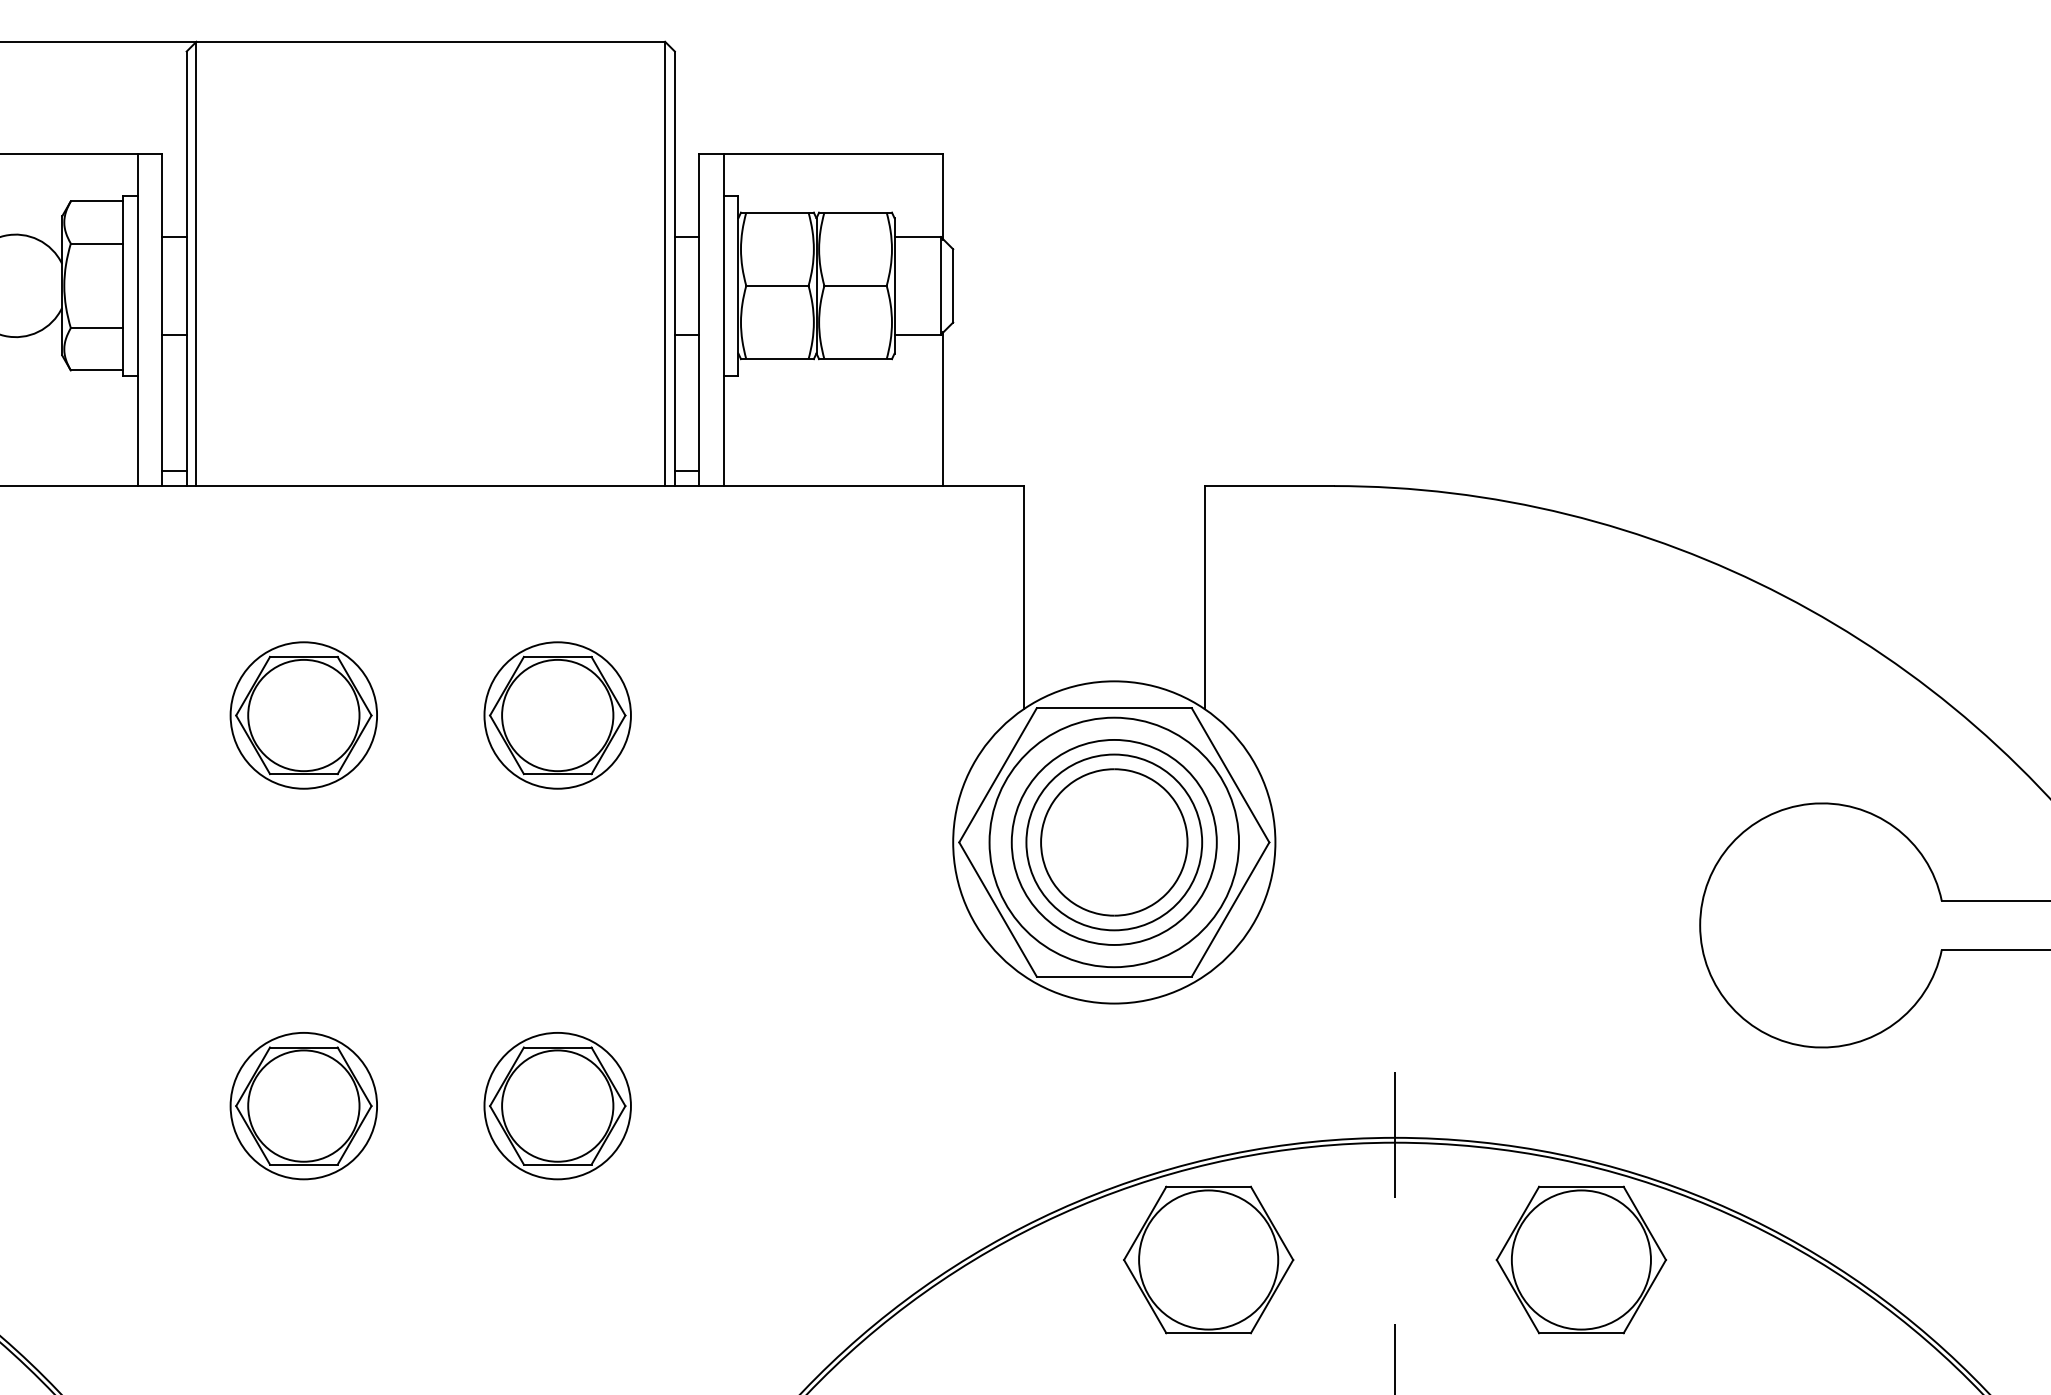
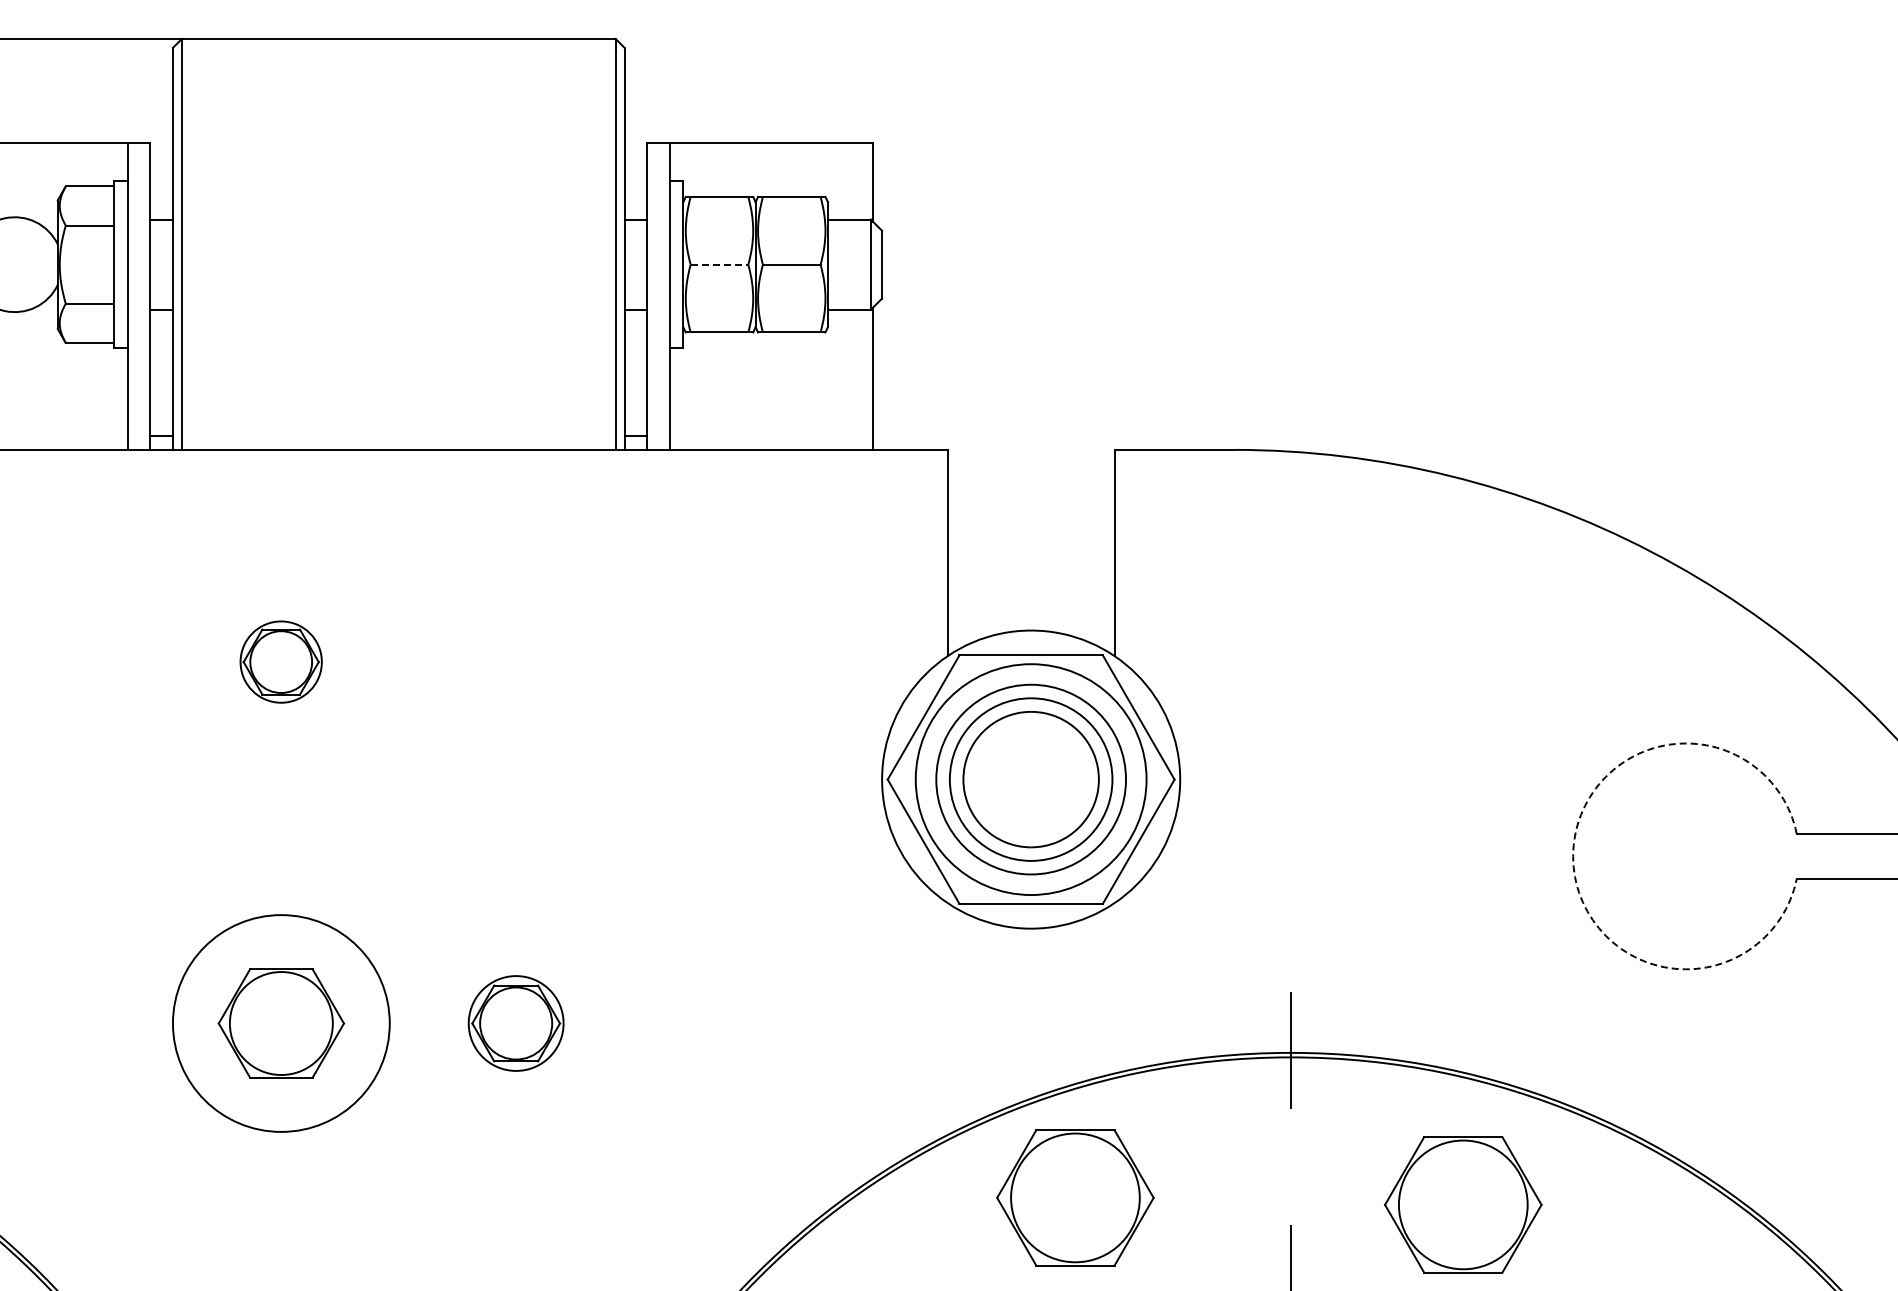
line: (777, 285) -> (719, 264), solid -> dashed
part: (302, 714) -> (280, 661), size x0.6
part: (556, 714) -> (515, 661), removed
arc: (1700, 925) -> (1573, 856), solid -> dashed
circle: (303, 1106) -> (281, 1023), size x1.6
part: (556, 1106) -> (515, 1023), size x0.7
part: (1208, 1259) -> (1075, 1197), moved
part: (1581, 1259) -> (1463, 1204), moved

